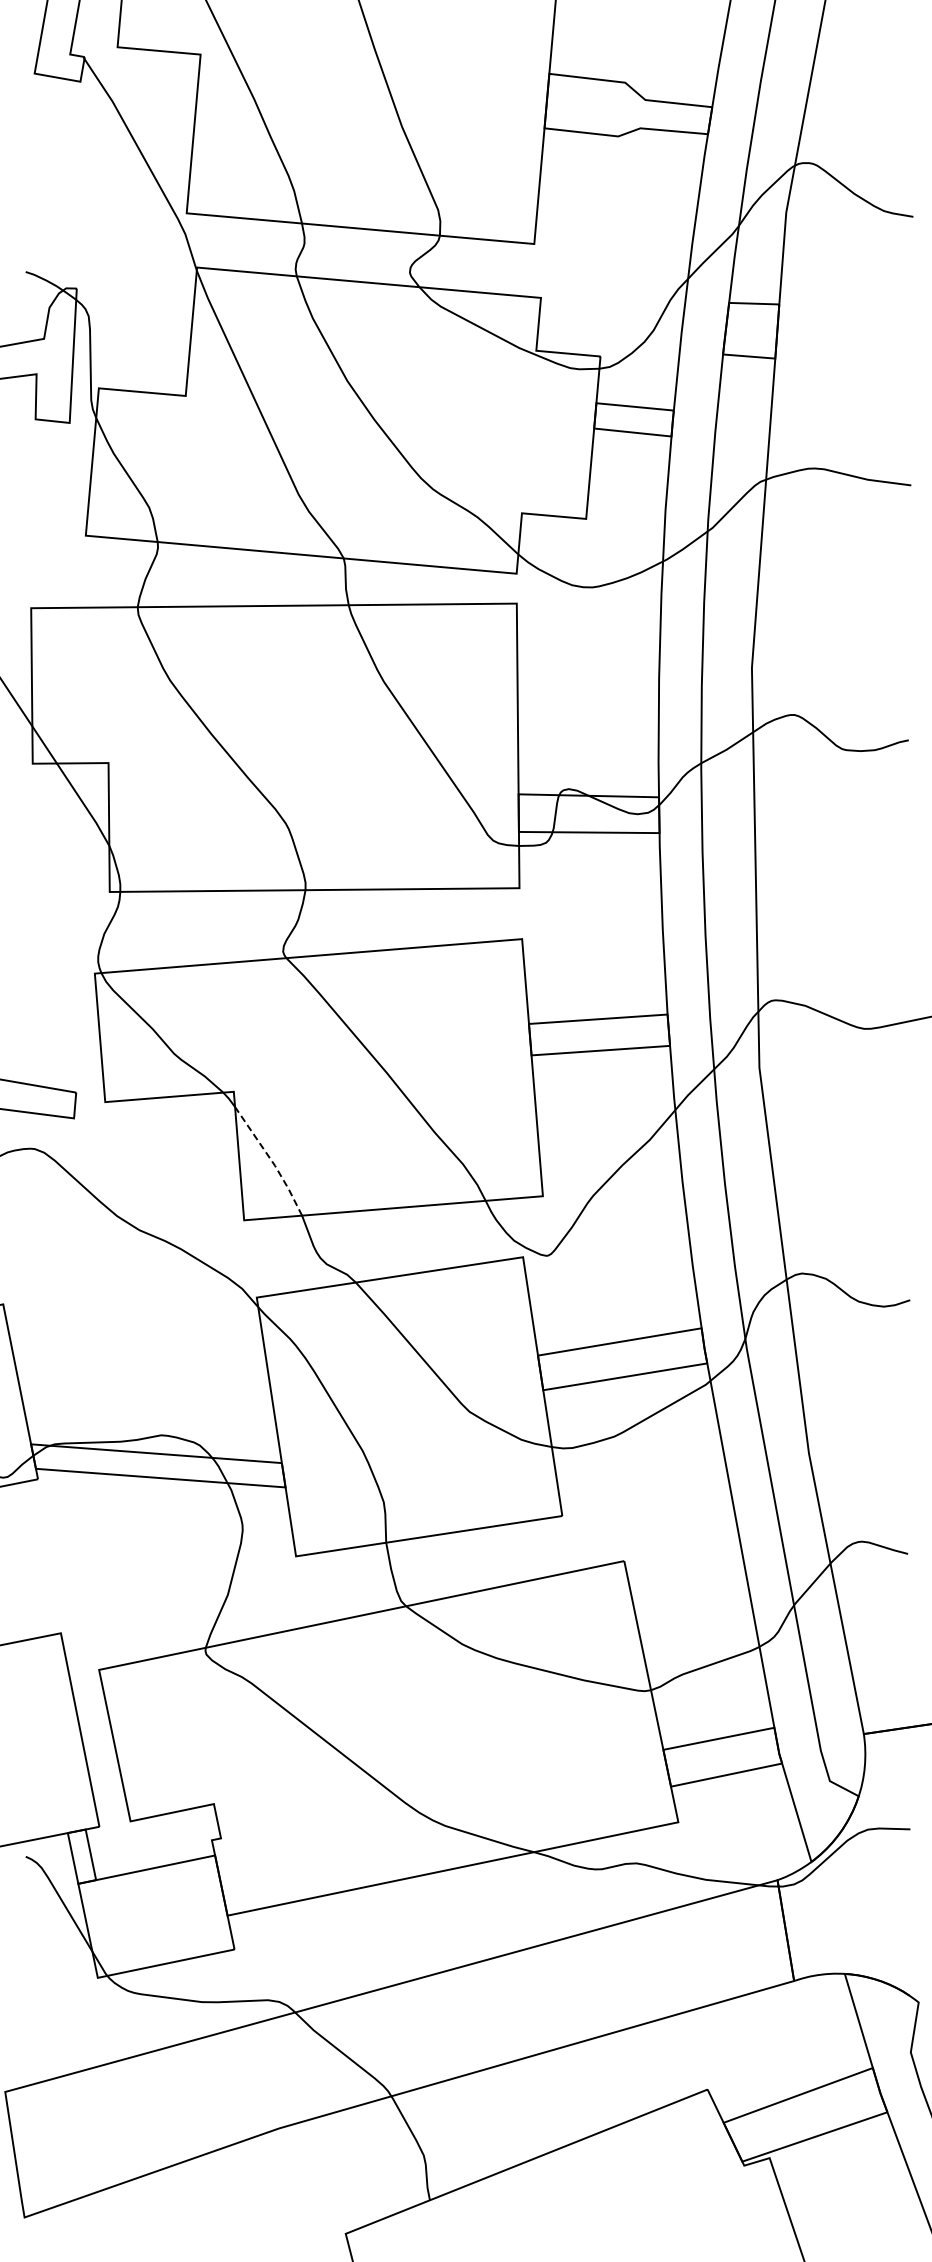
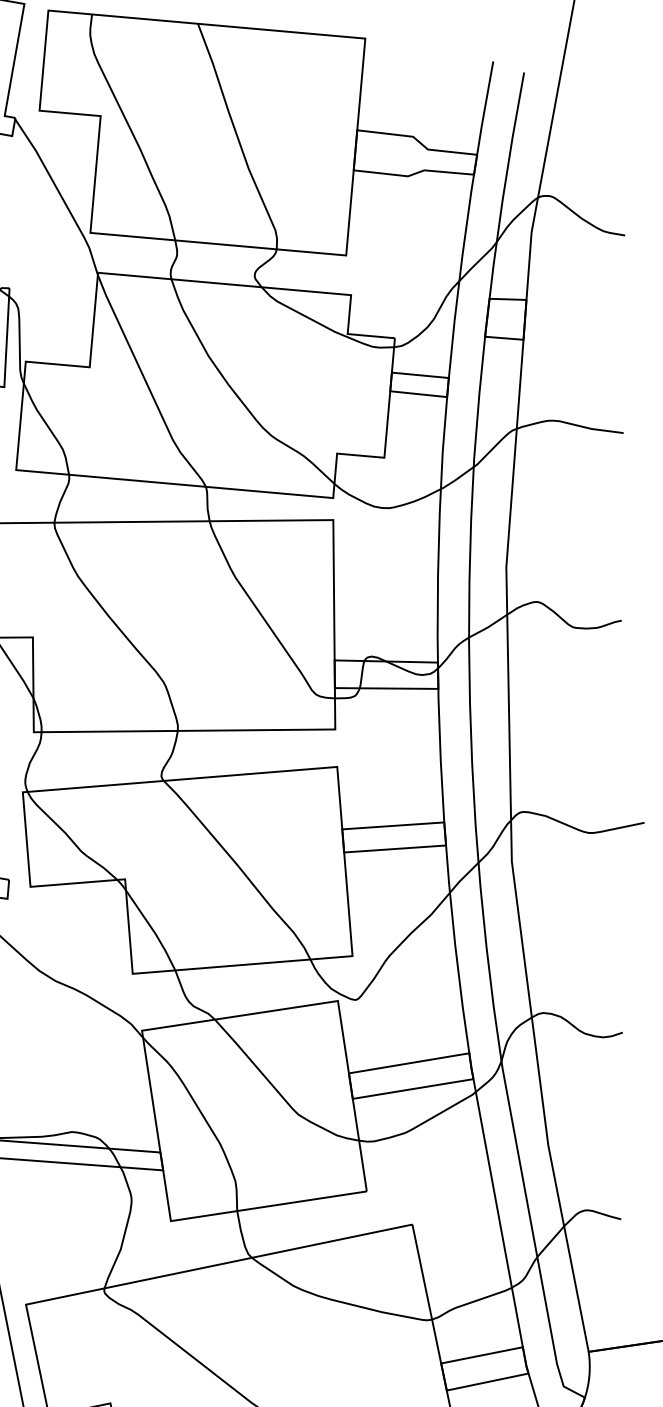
line: (271, 1160) -> (152, 929), dashed -> solid

